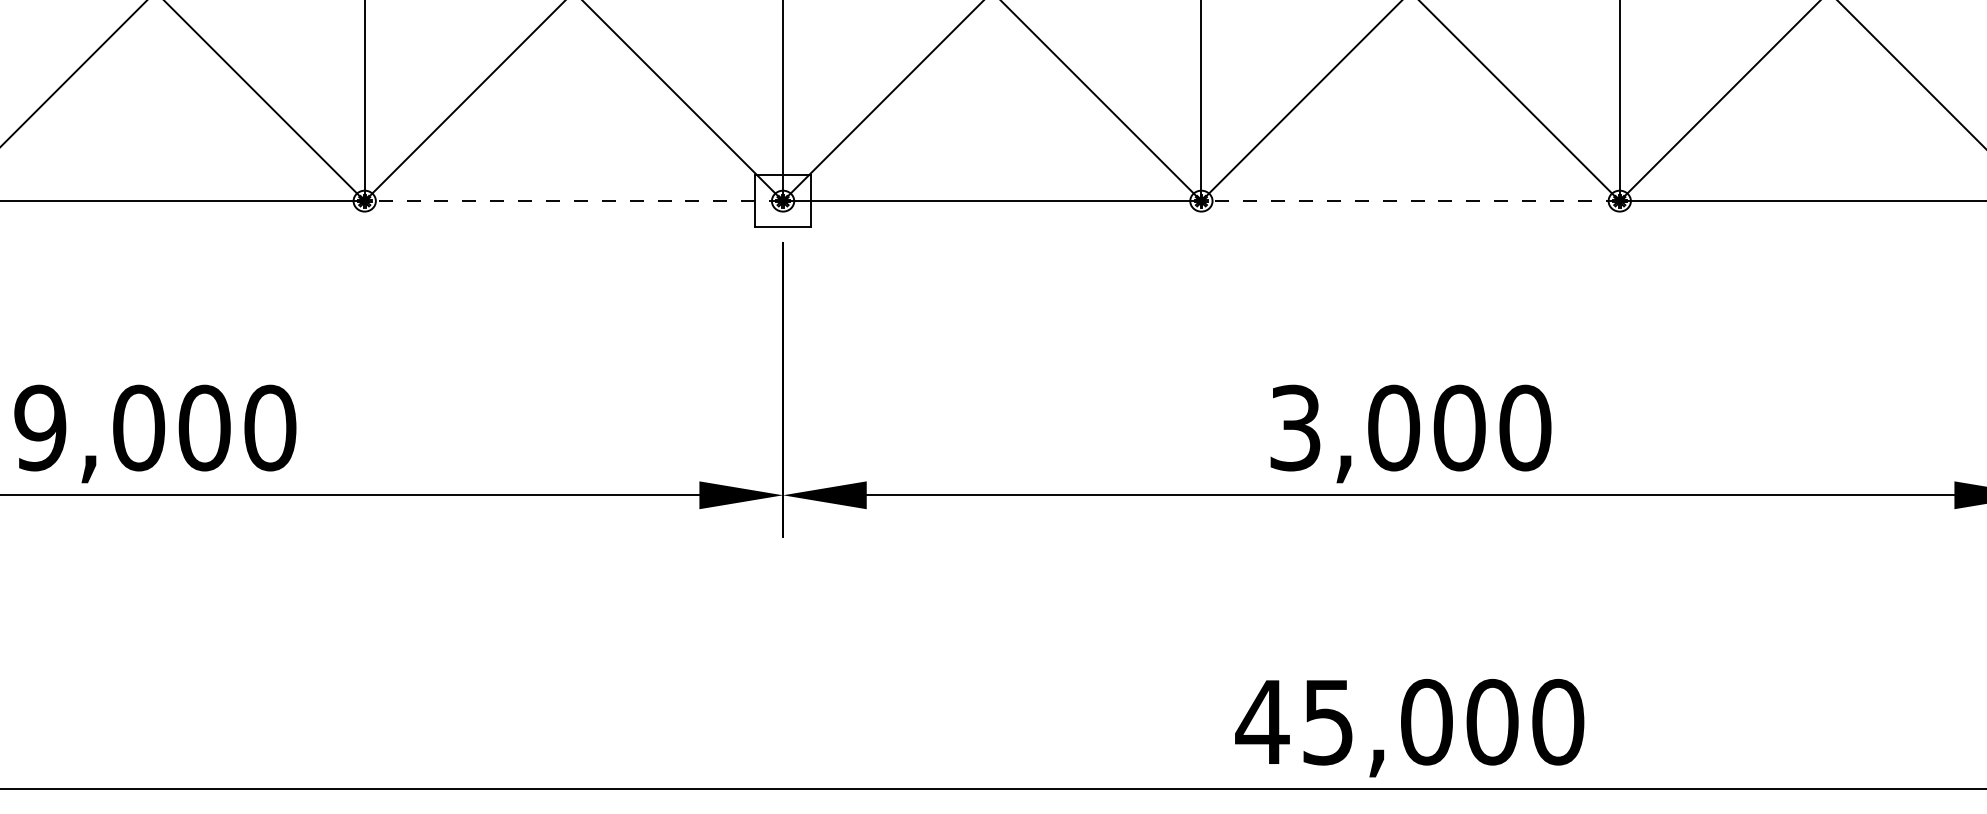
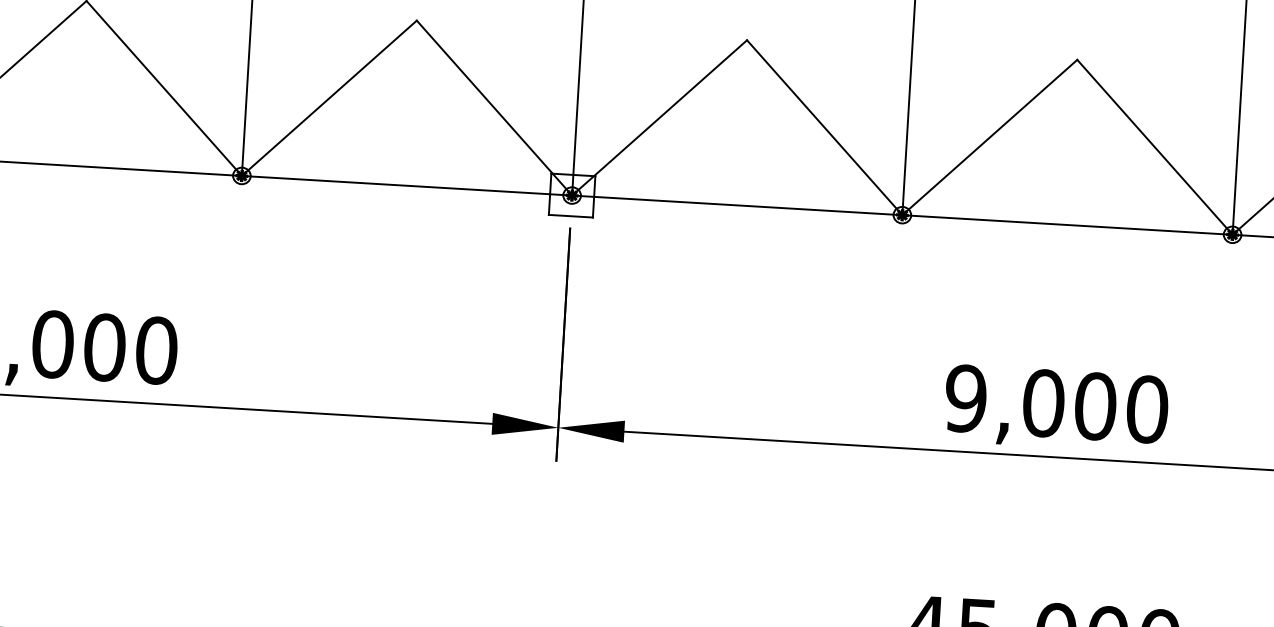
line: (573, 201) -> (406, 186), dashed -> solid
line: (1410, 201) -> (1067, 225), dashed -> solid
text: (1295, 427) -> (966, 398), 3,000 -> 9,000

